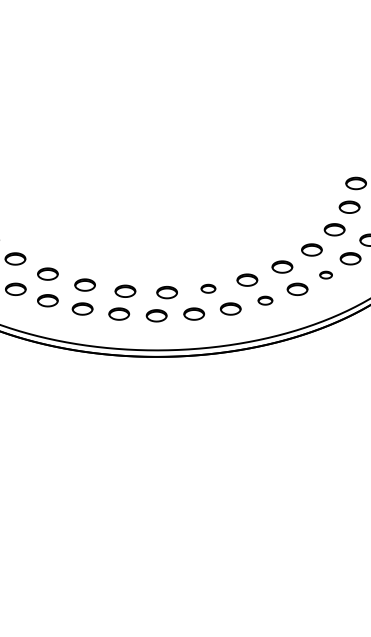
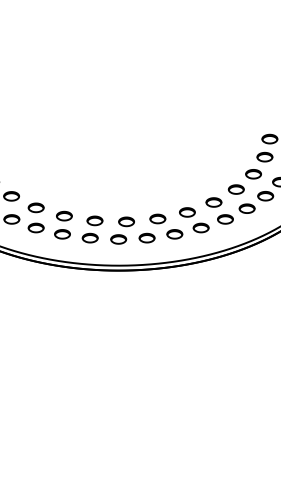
part: (325, 274) -> (246, 208), size x1.67
part: (207, 288) -> (157, 218), size x1.43
part: (264, 300) -> (200, 227), size x1.43

